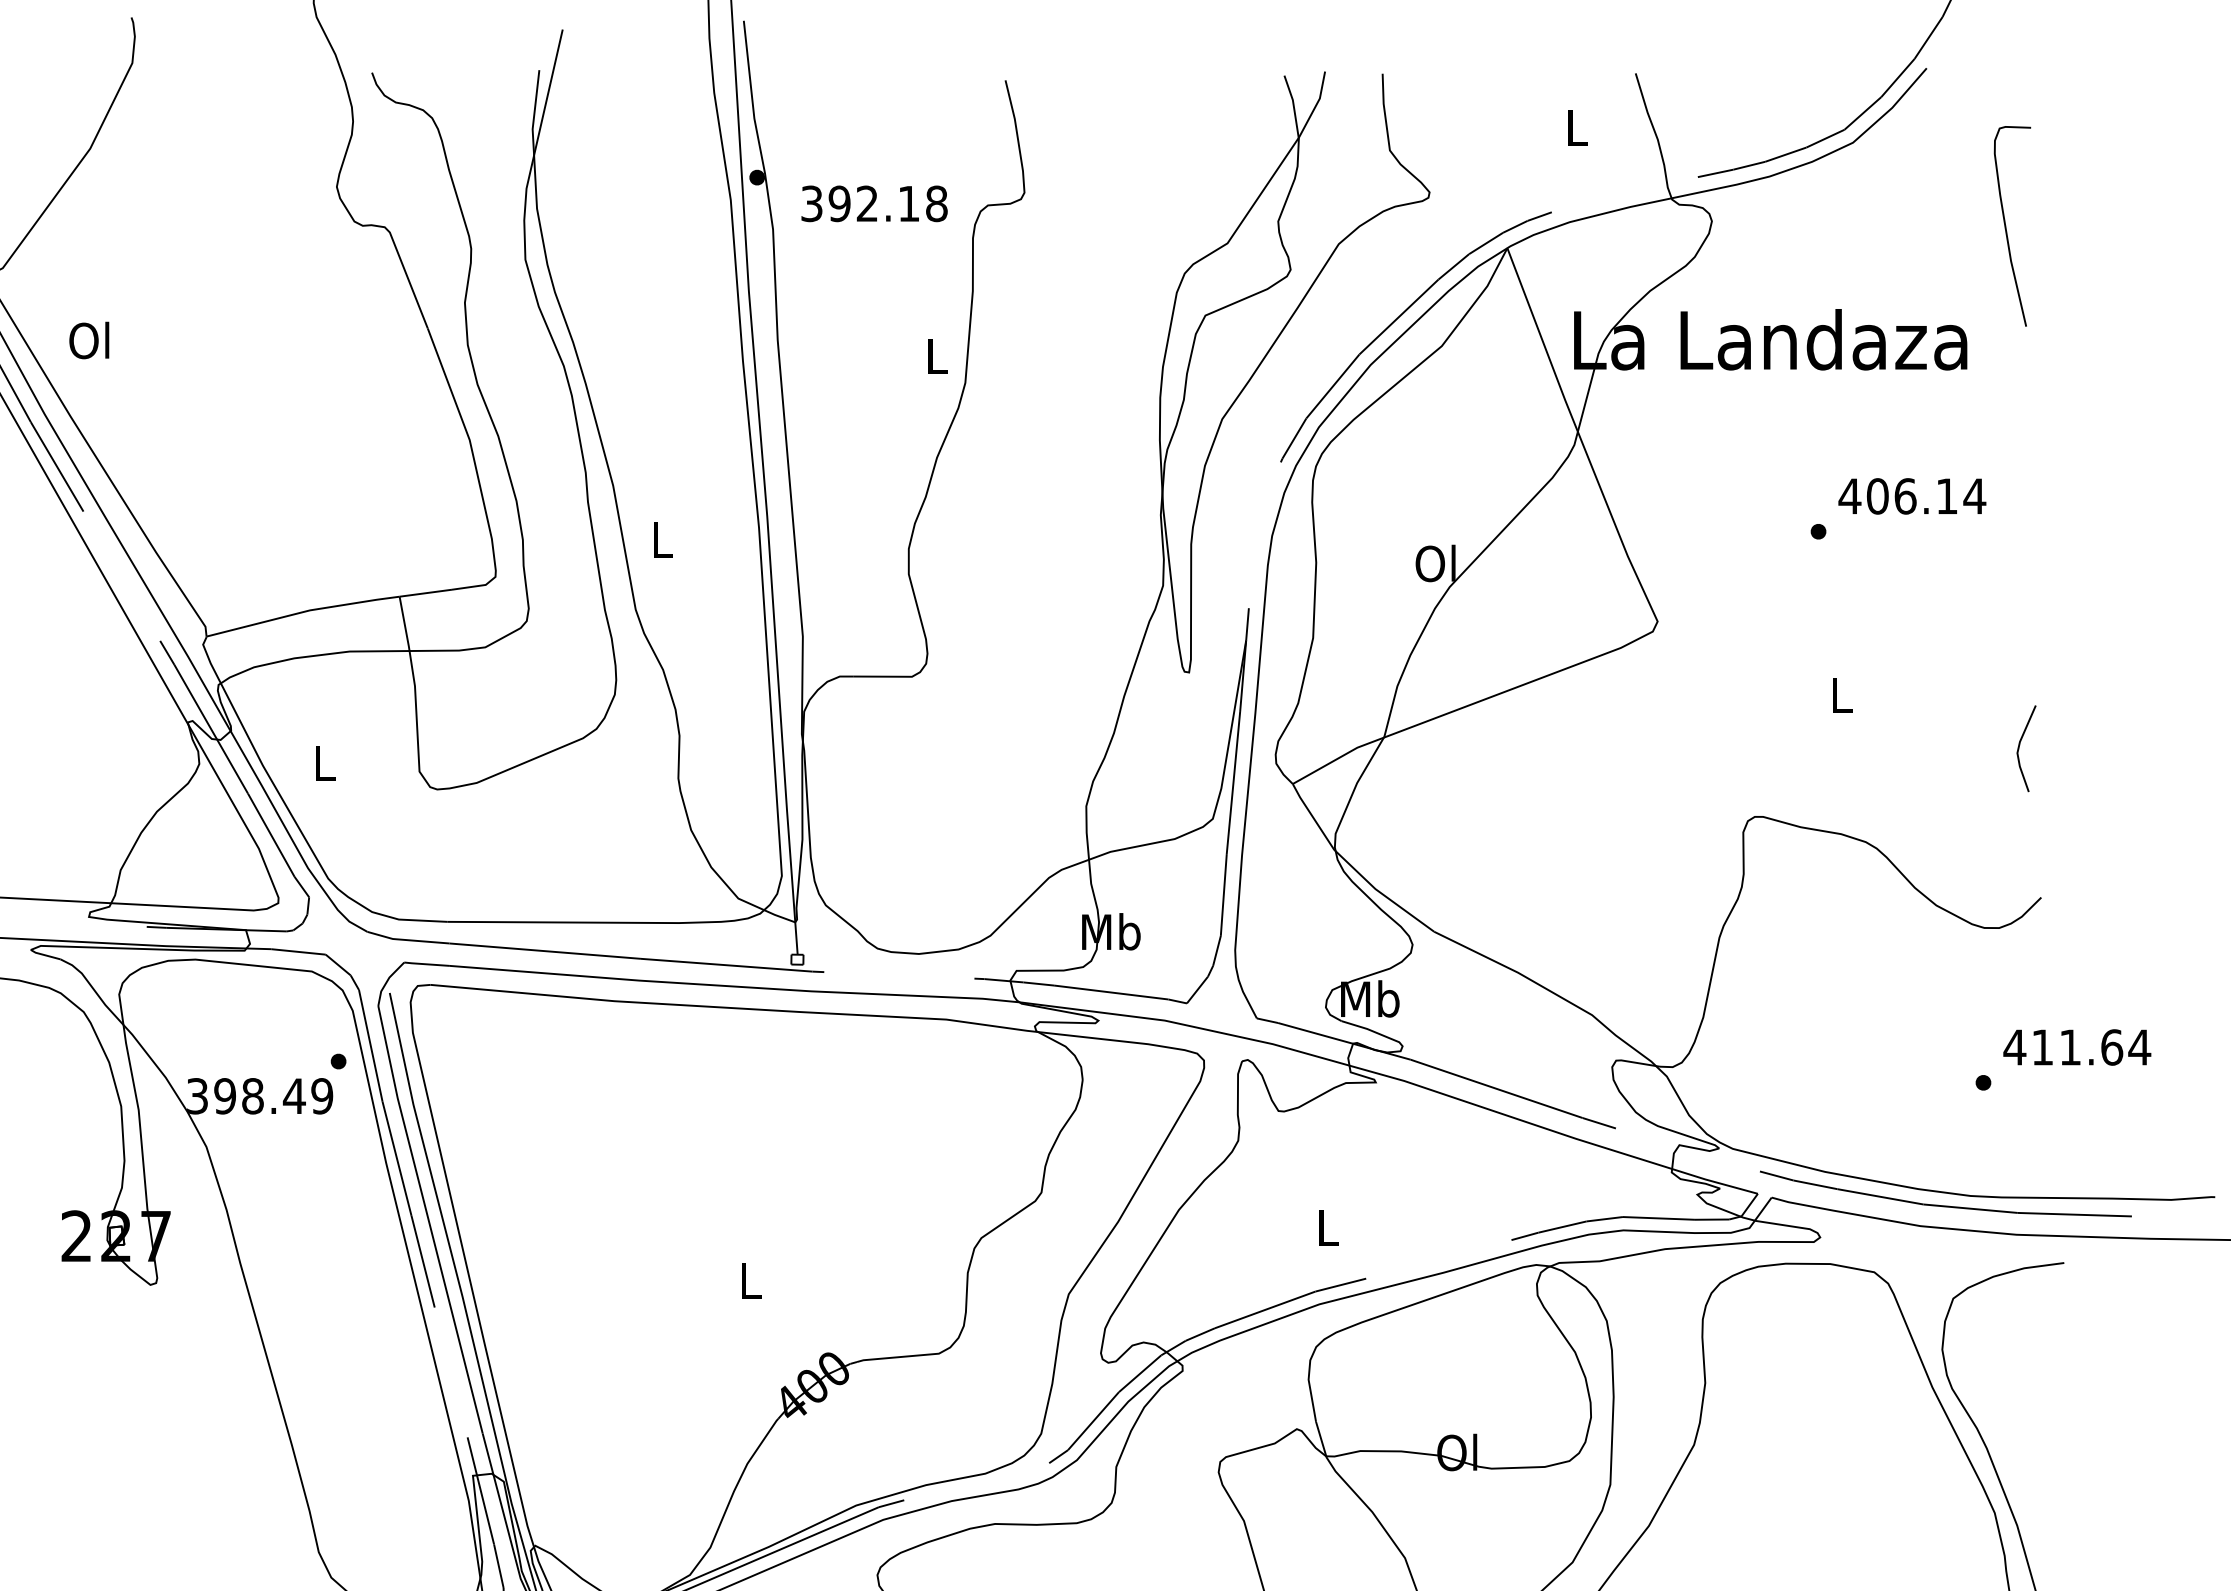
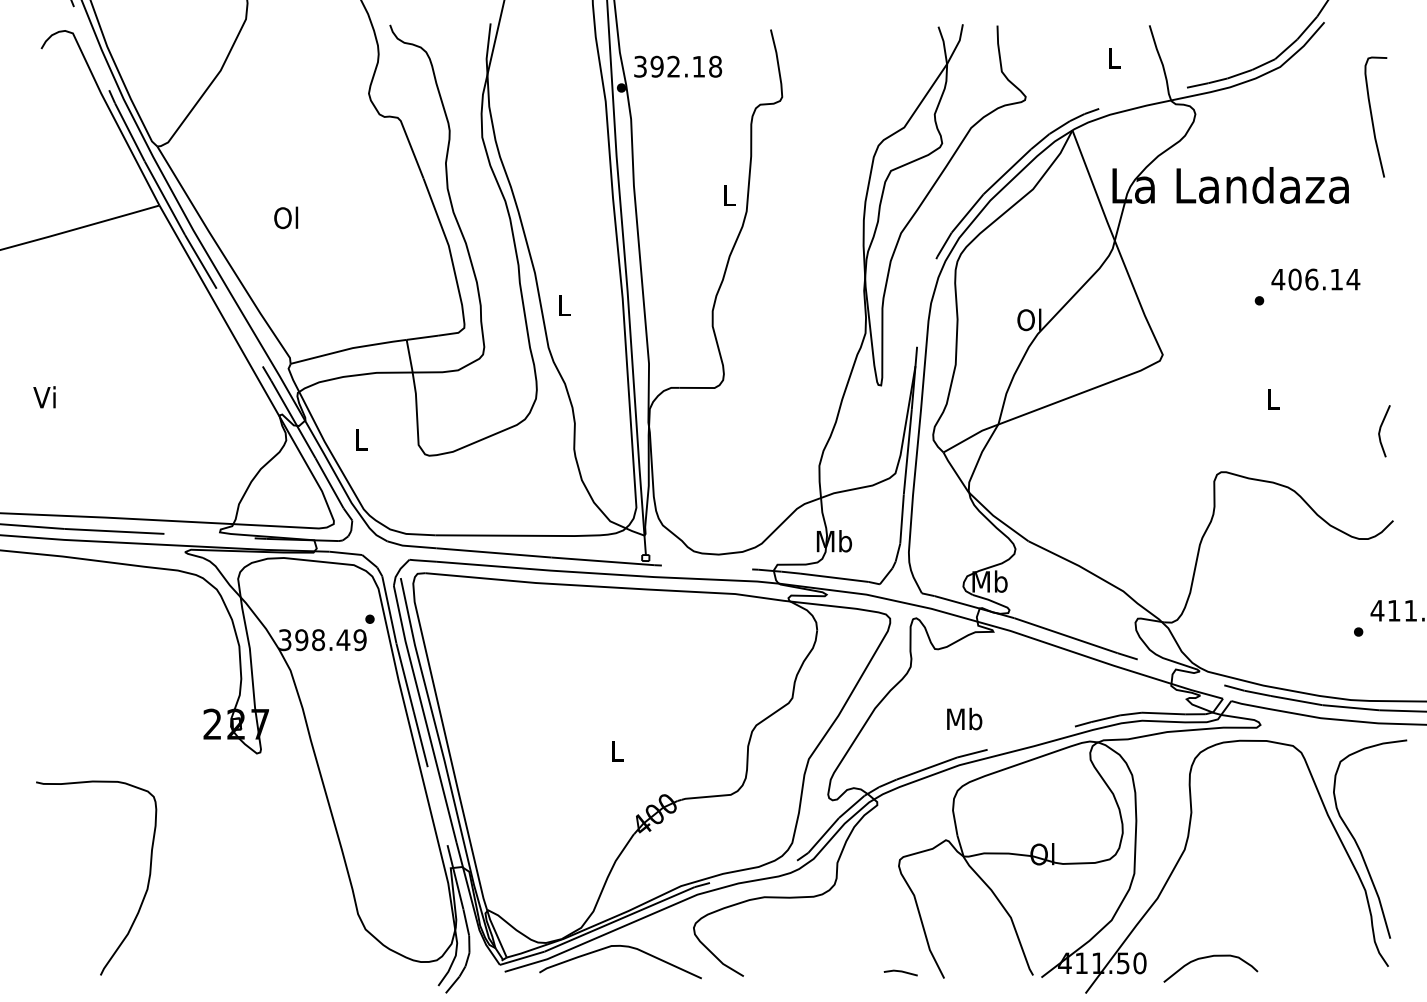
text: (875, 203) -> (678, 66), moved
text: (89, 339) -> (286, 217), moved
text: (1327, 1226) -> (964, 718), L -> Mb

